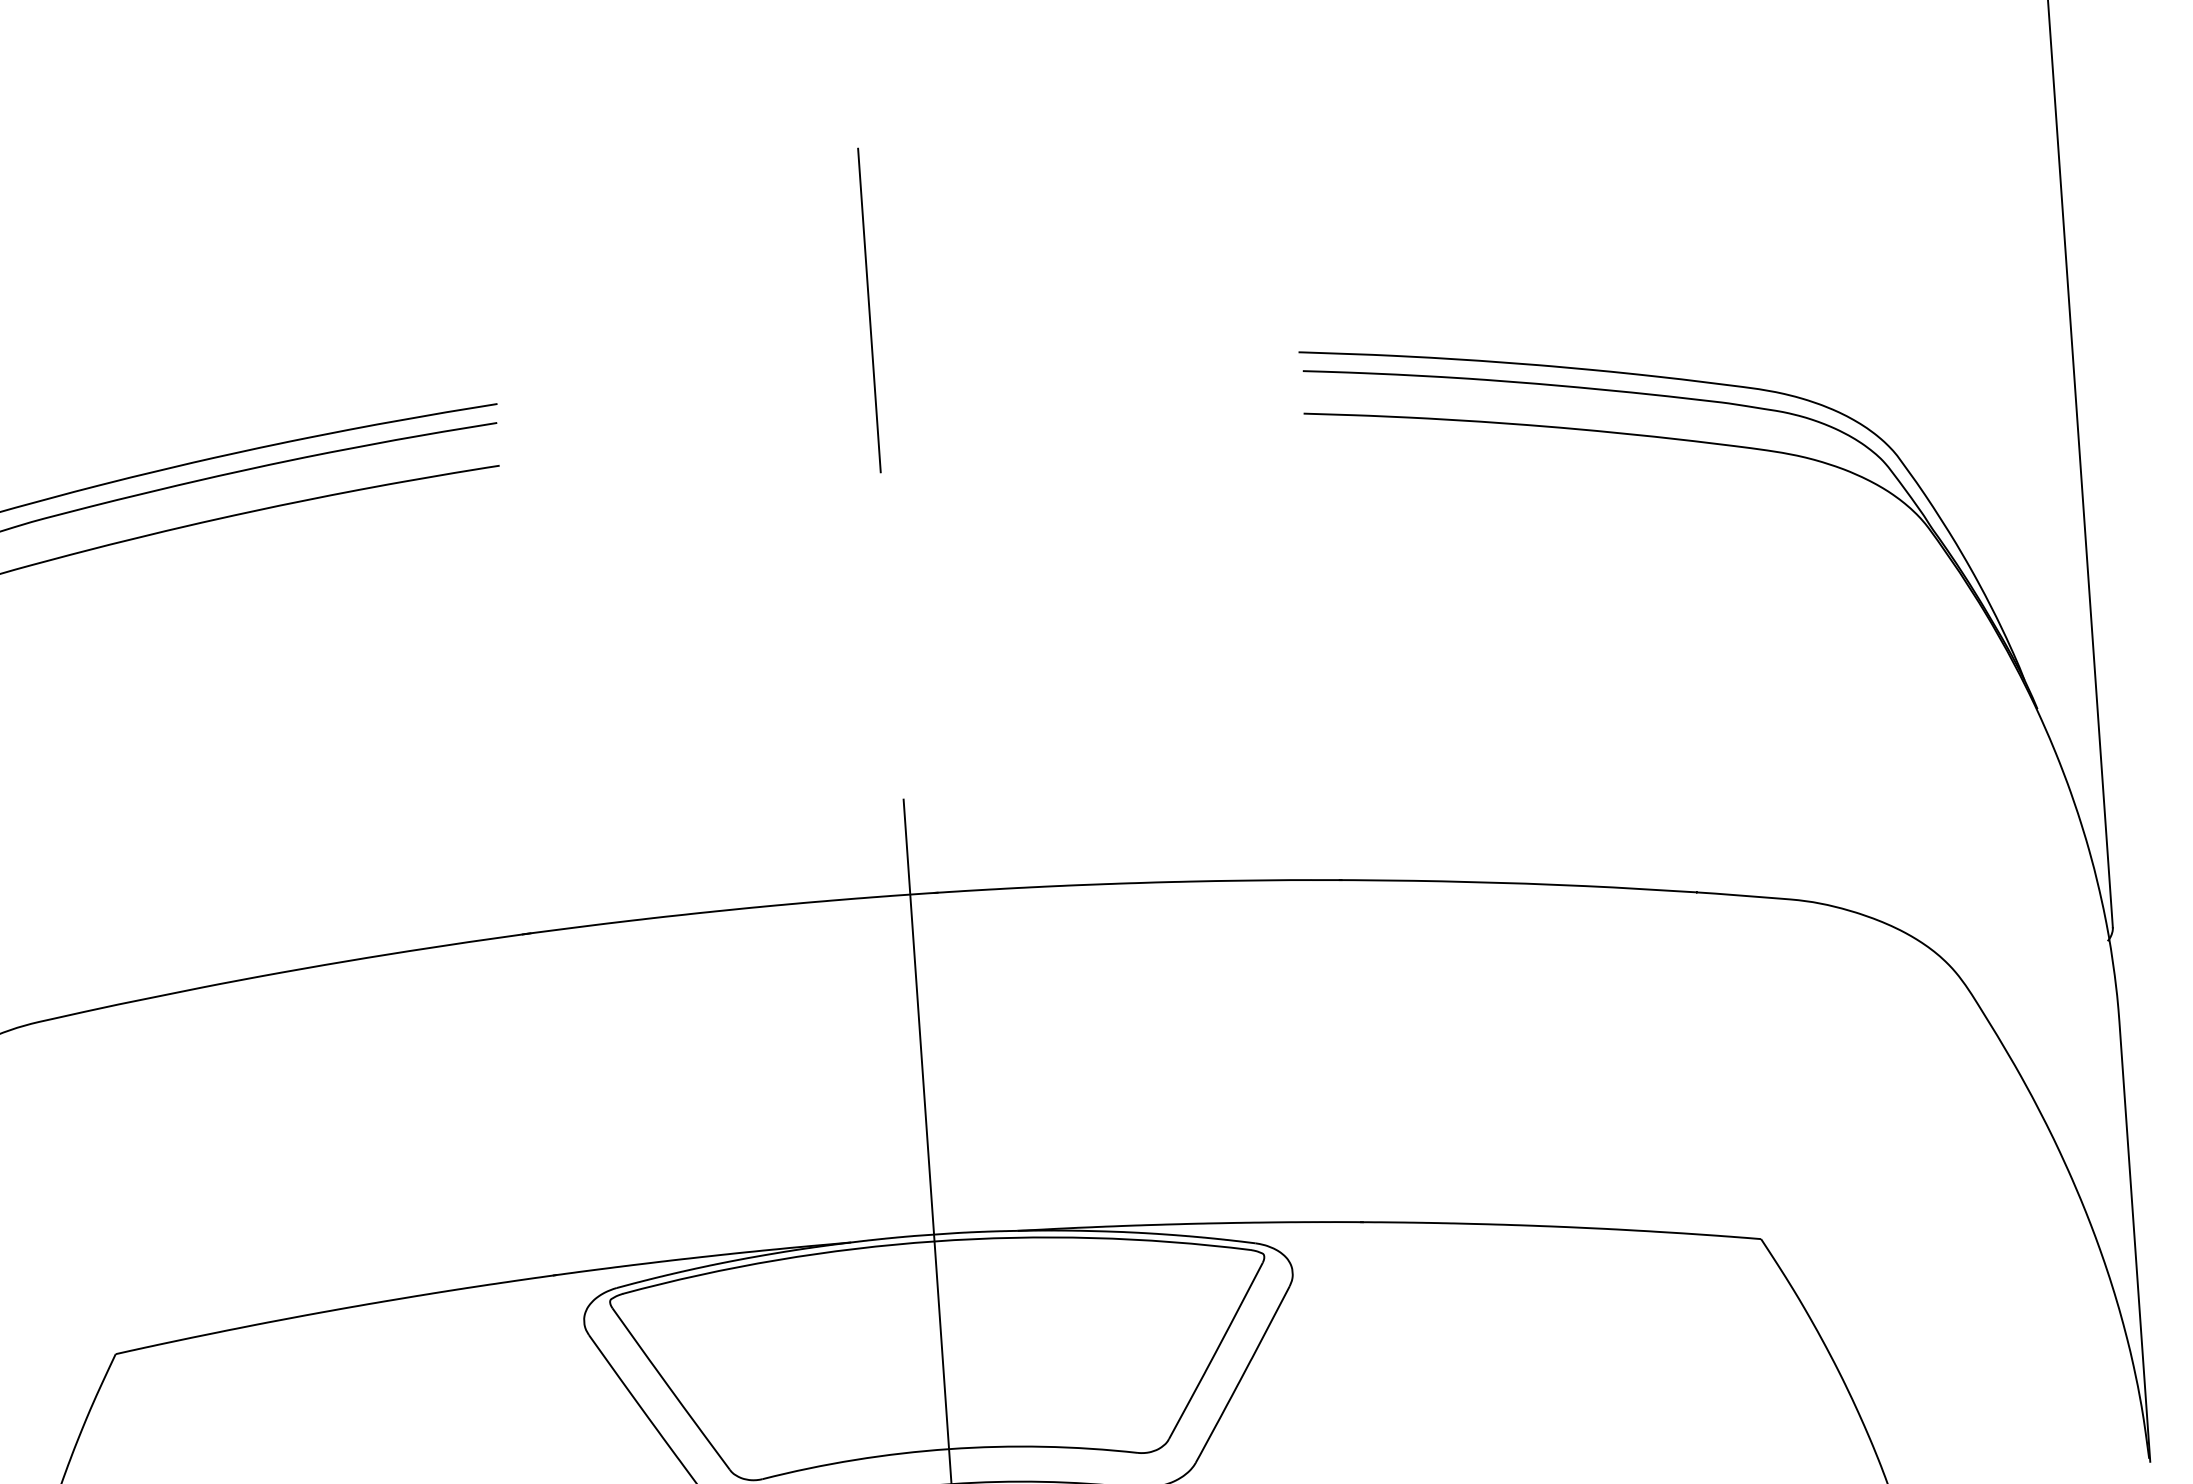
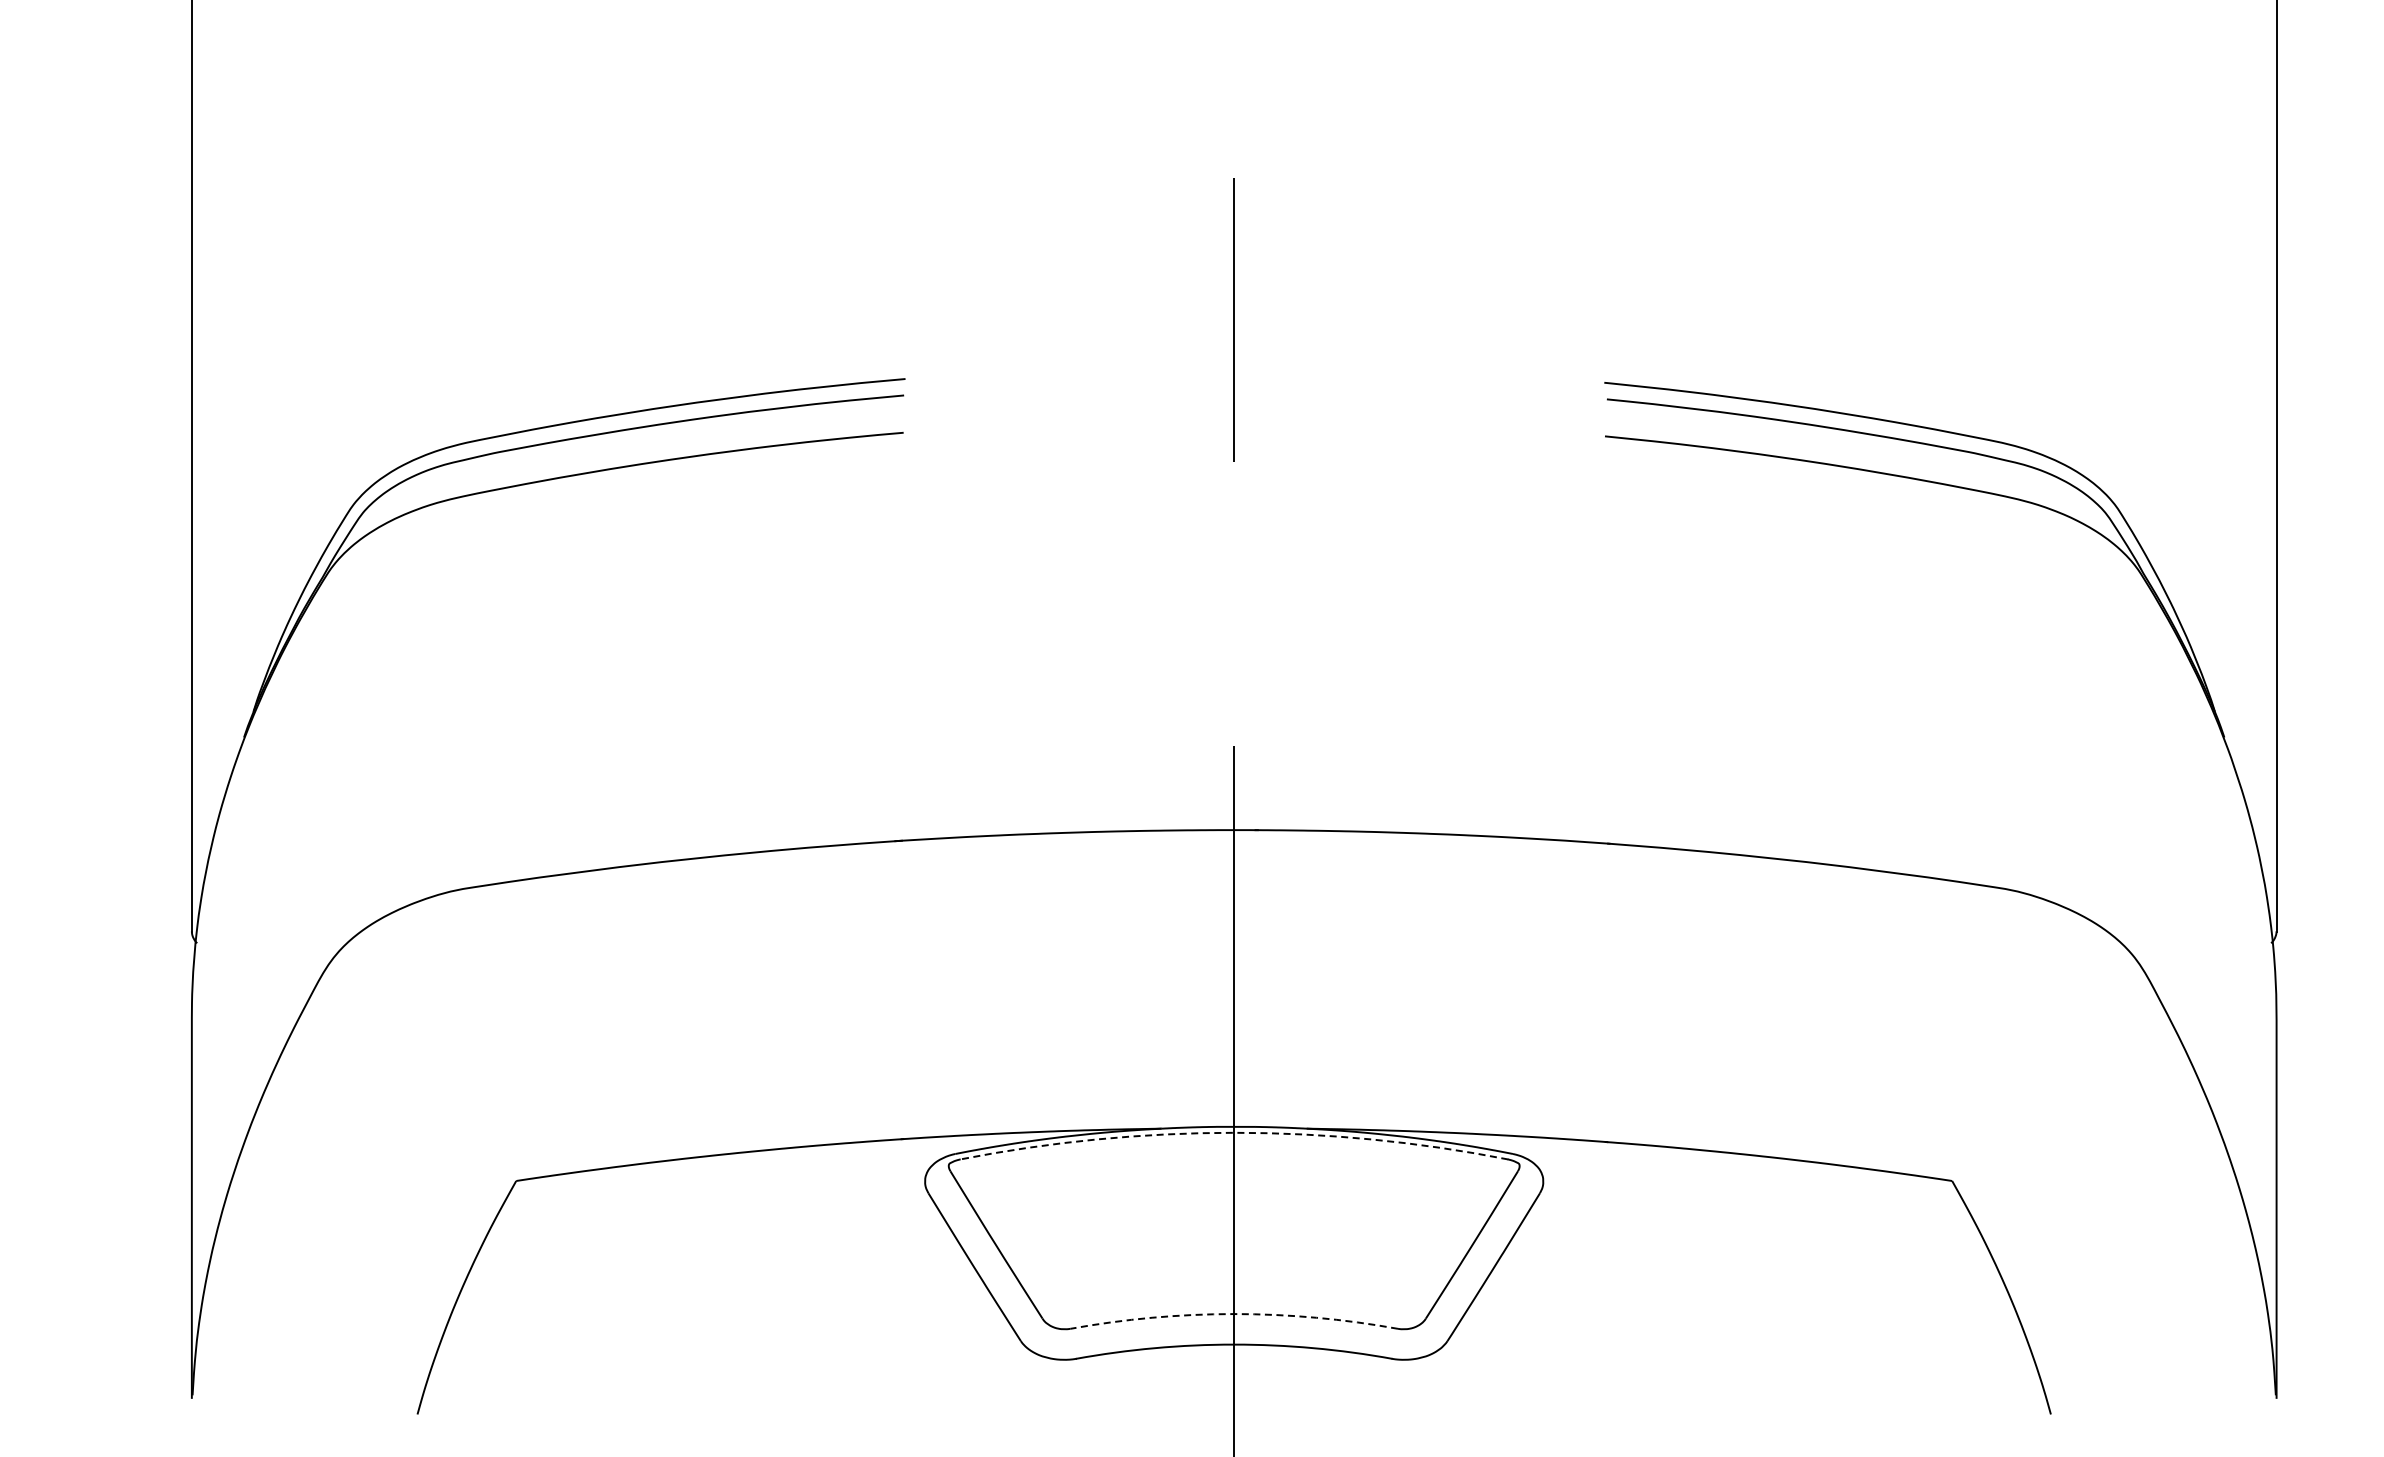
arc: (934, 1241) -> (1234, 1132), solid -> dashed
arc: (949, 1449) -> (1234, 1314), solid -> dashed

